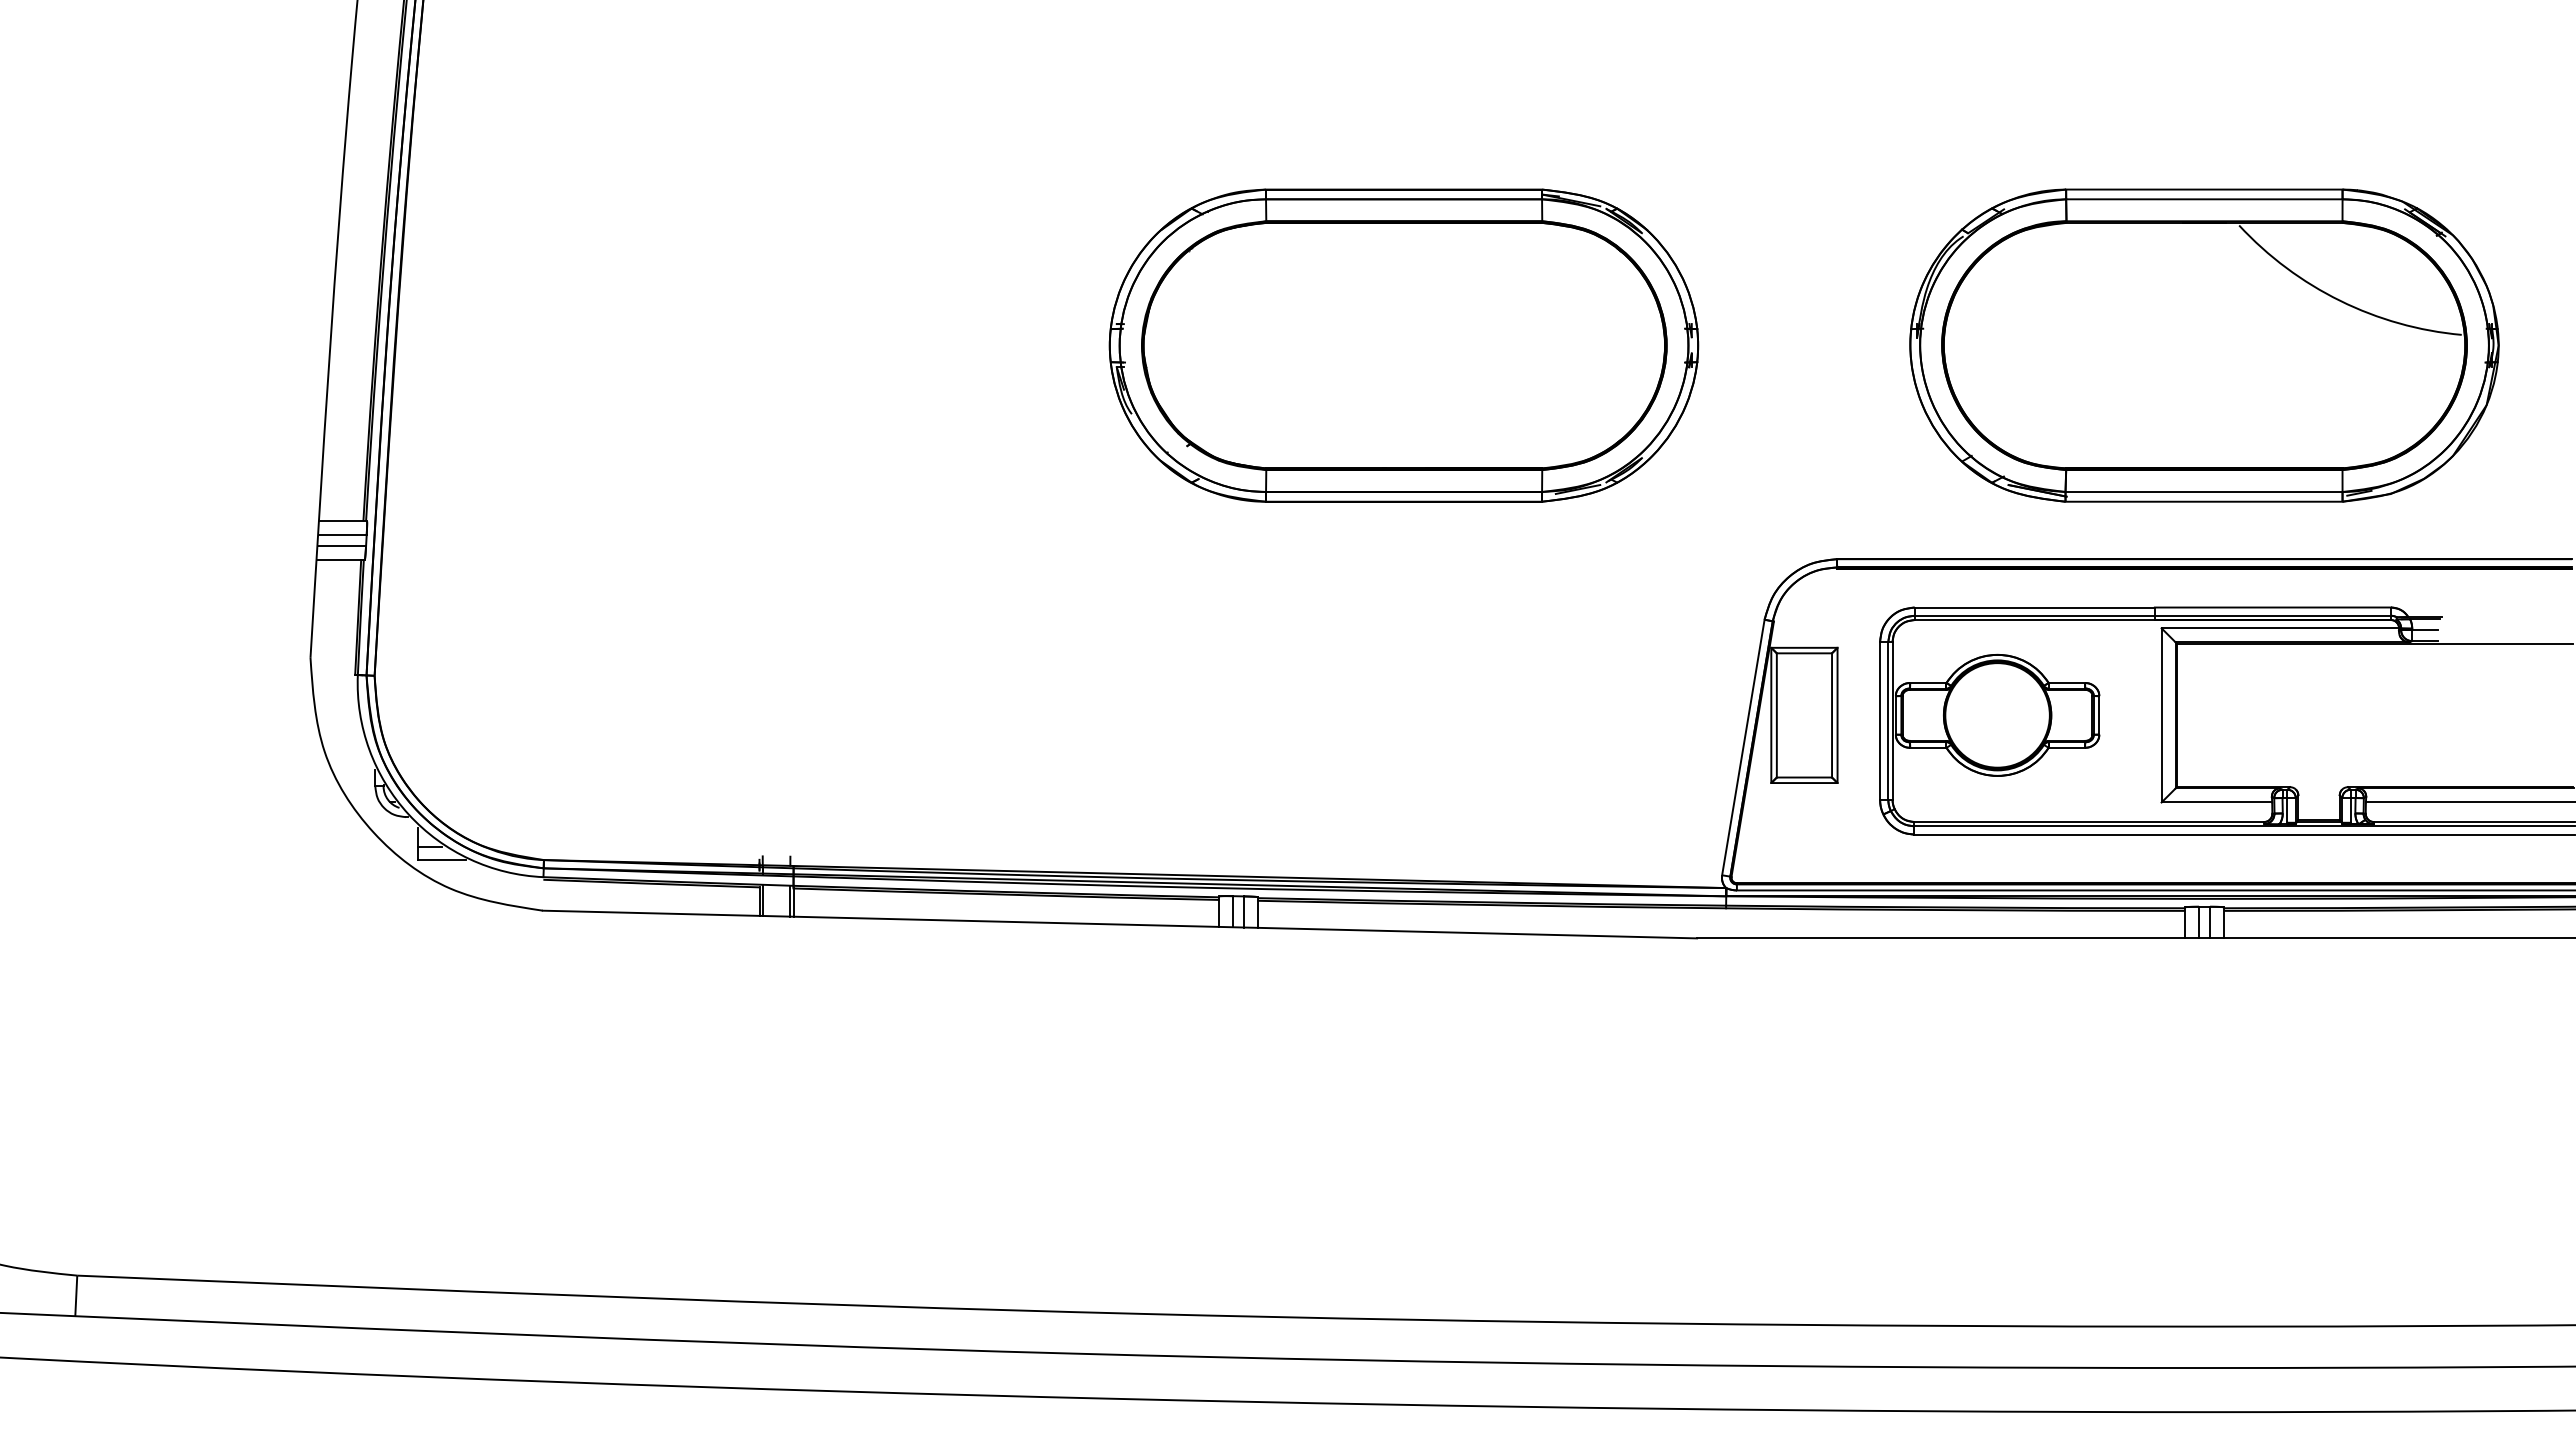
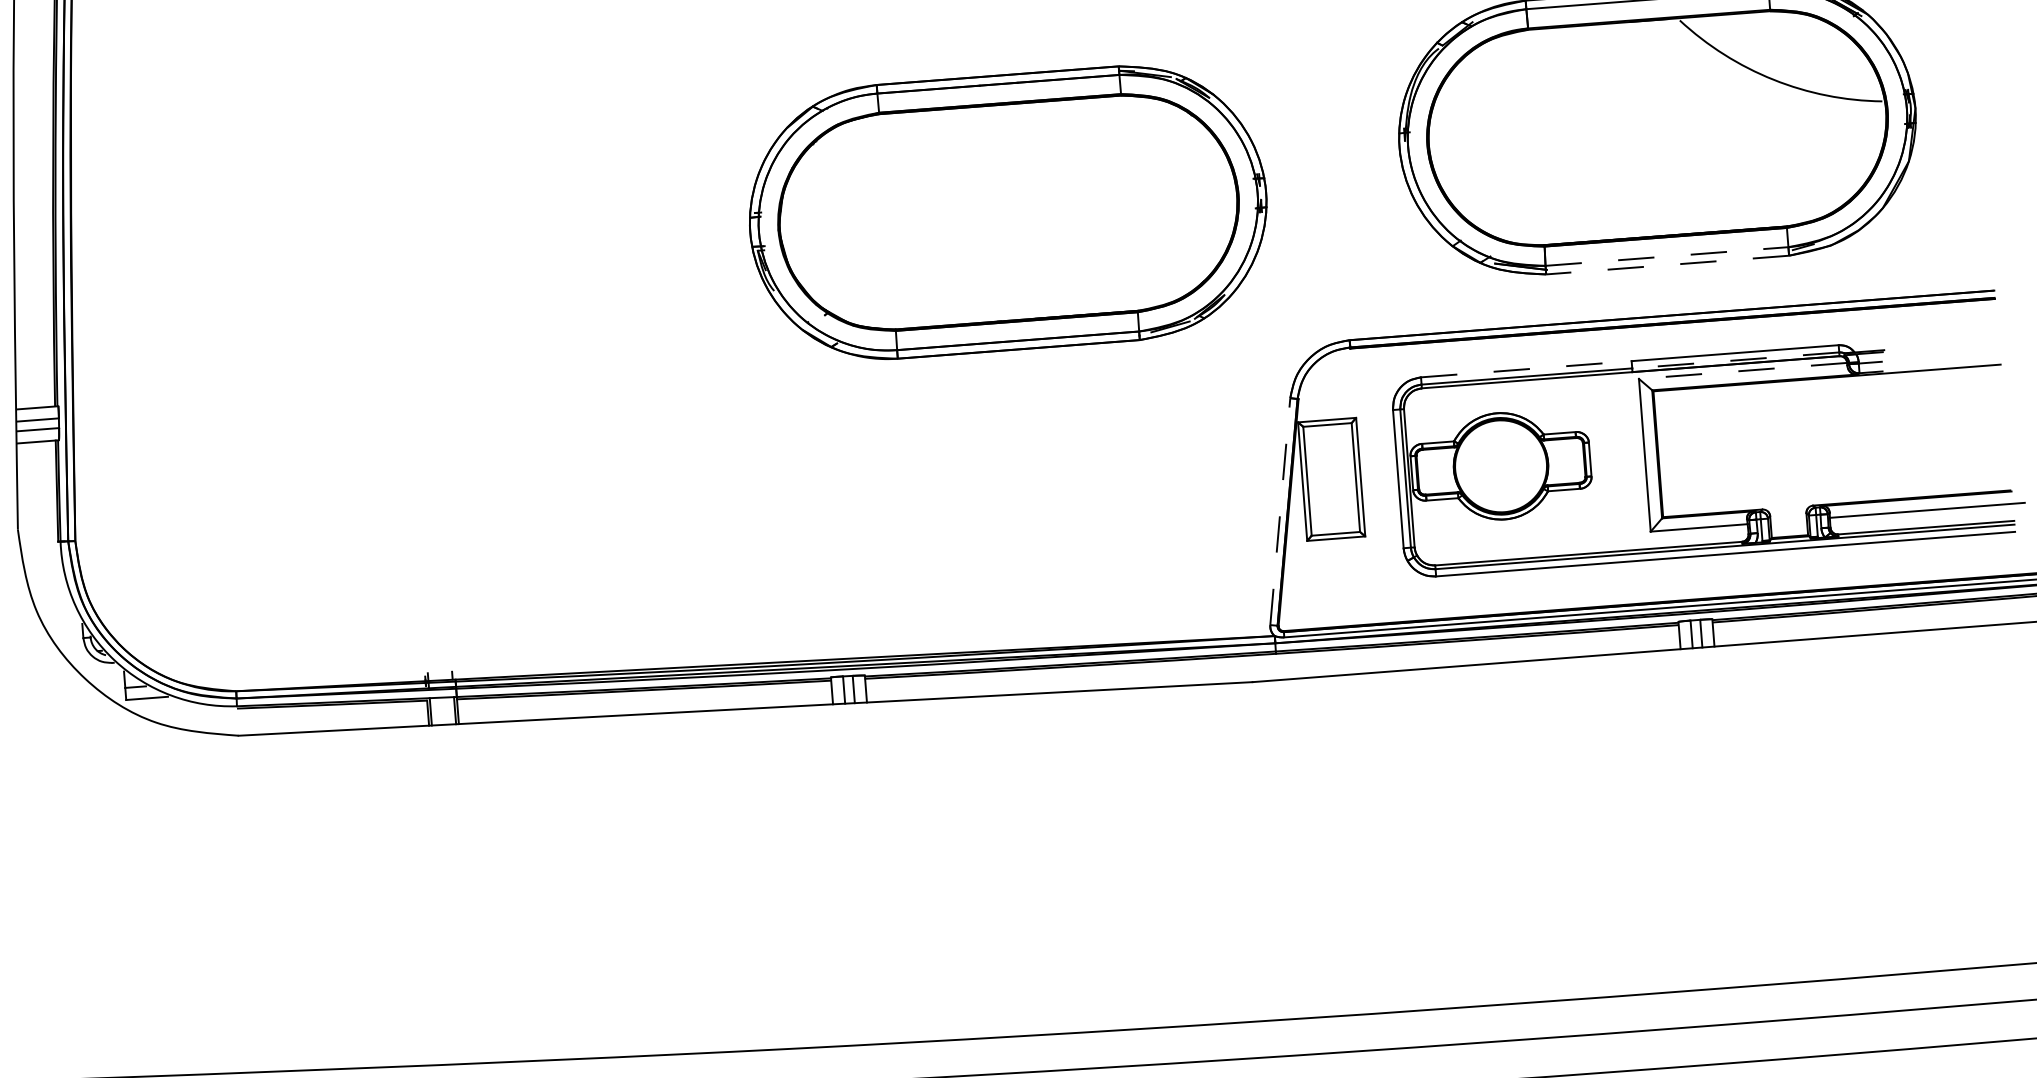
part: (1403, 345) -> (1007, 212), moved
line: (2204, 491) -> (1667, 256), solid -> dashed
line: (2204, 501) -> (1668, 264), solid -> dashed
line: (2035, 607) -> (1527, 369), solid -> dashed
line: (2272, 615) -> (1735, 360), solid -> dashed
line: (2280, 628) -> (1743, 371), solid -> dashed
line: (1743, 747) -> (1280, 511), solid -> dashed

